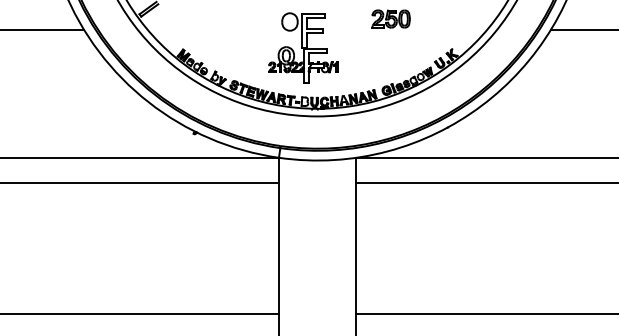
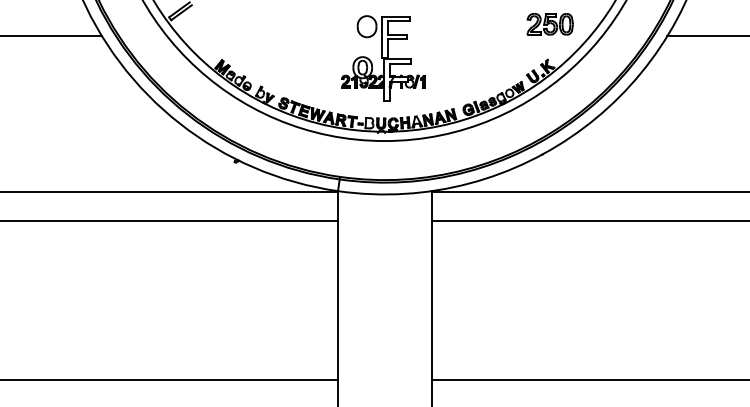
part: (390, 18) -> (549, 23), moved
part: (303, 47) -> (383, 57), moved

